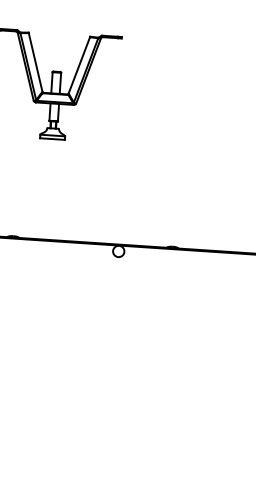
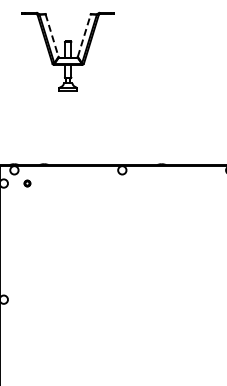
line: (36, 63) -> (52, 36), solid -> dashed
line: (79, 65) -> (84, 35), solid -> dashed

